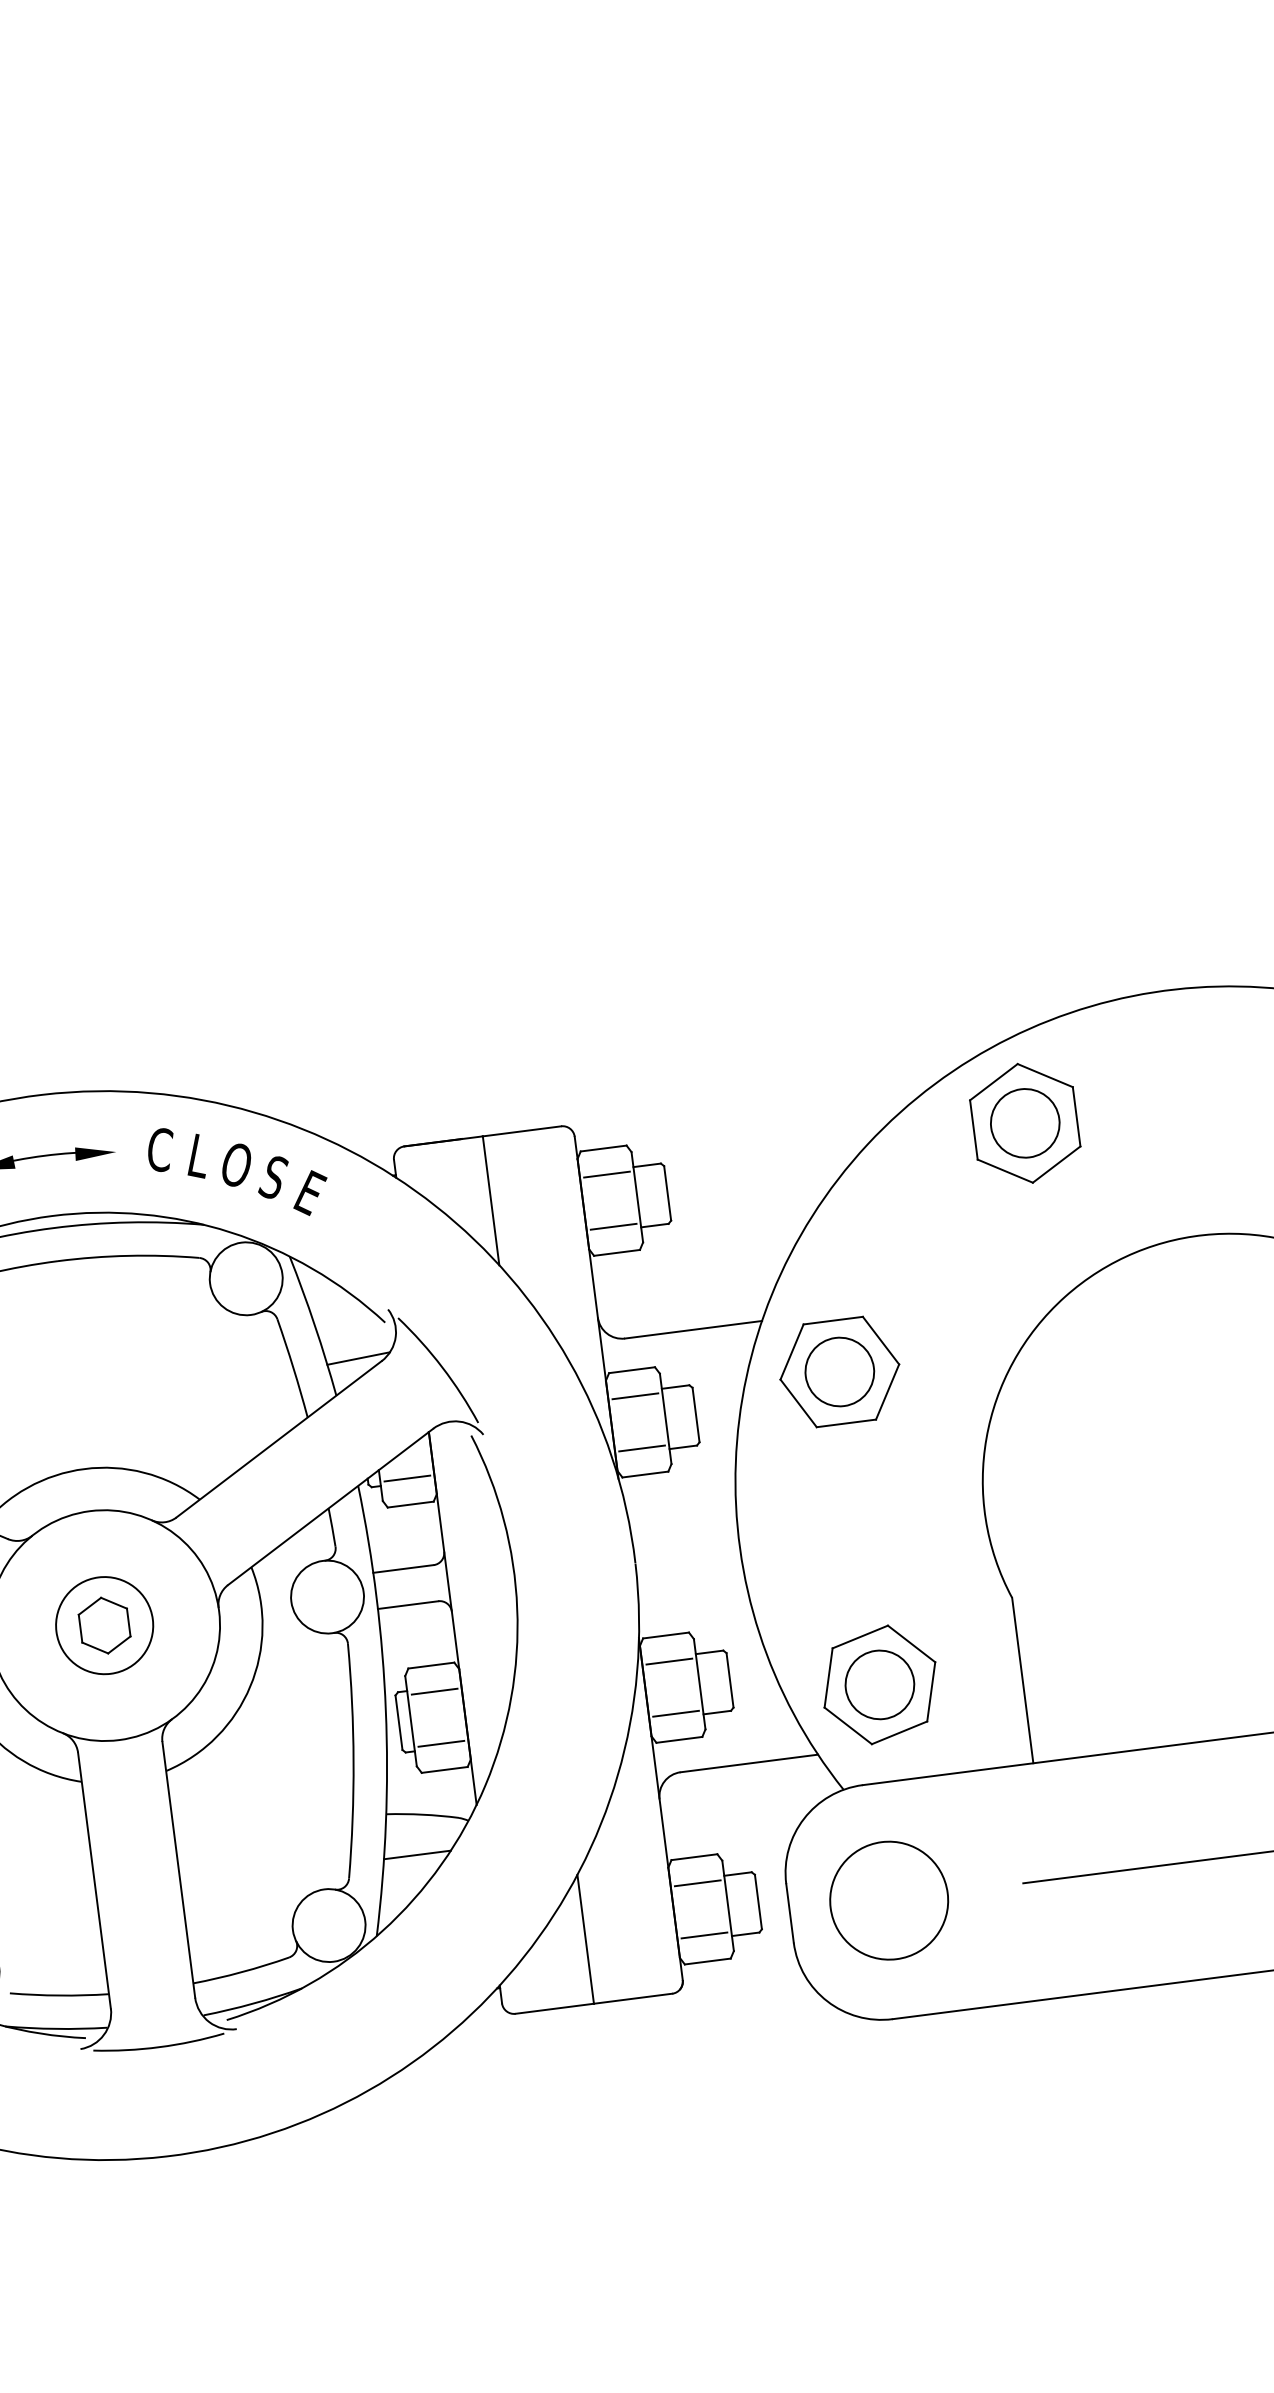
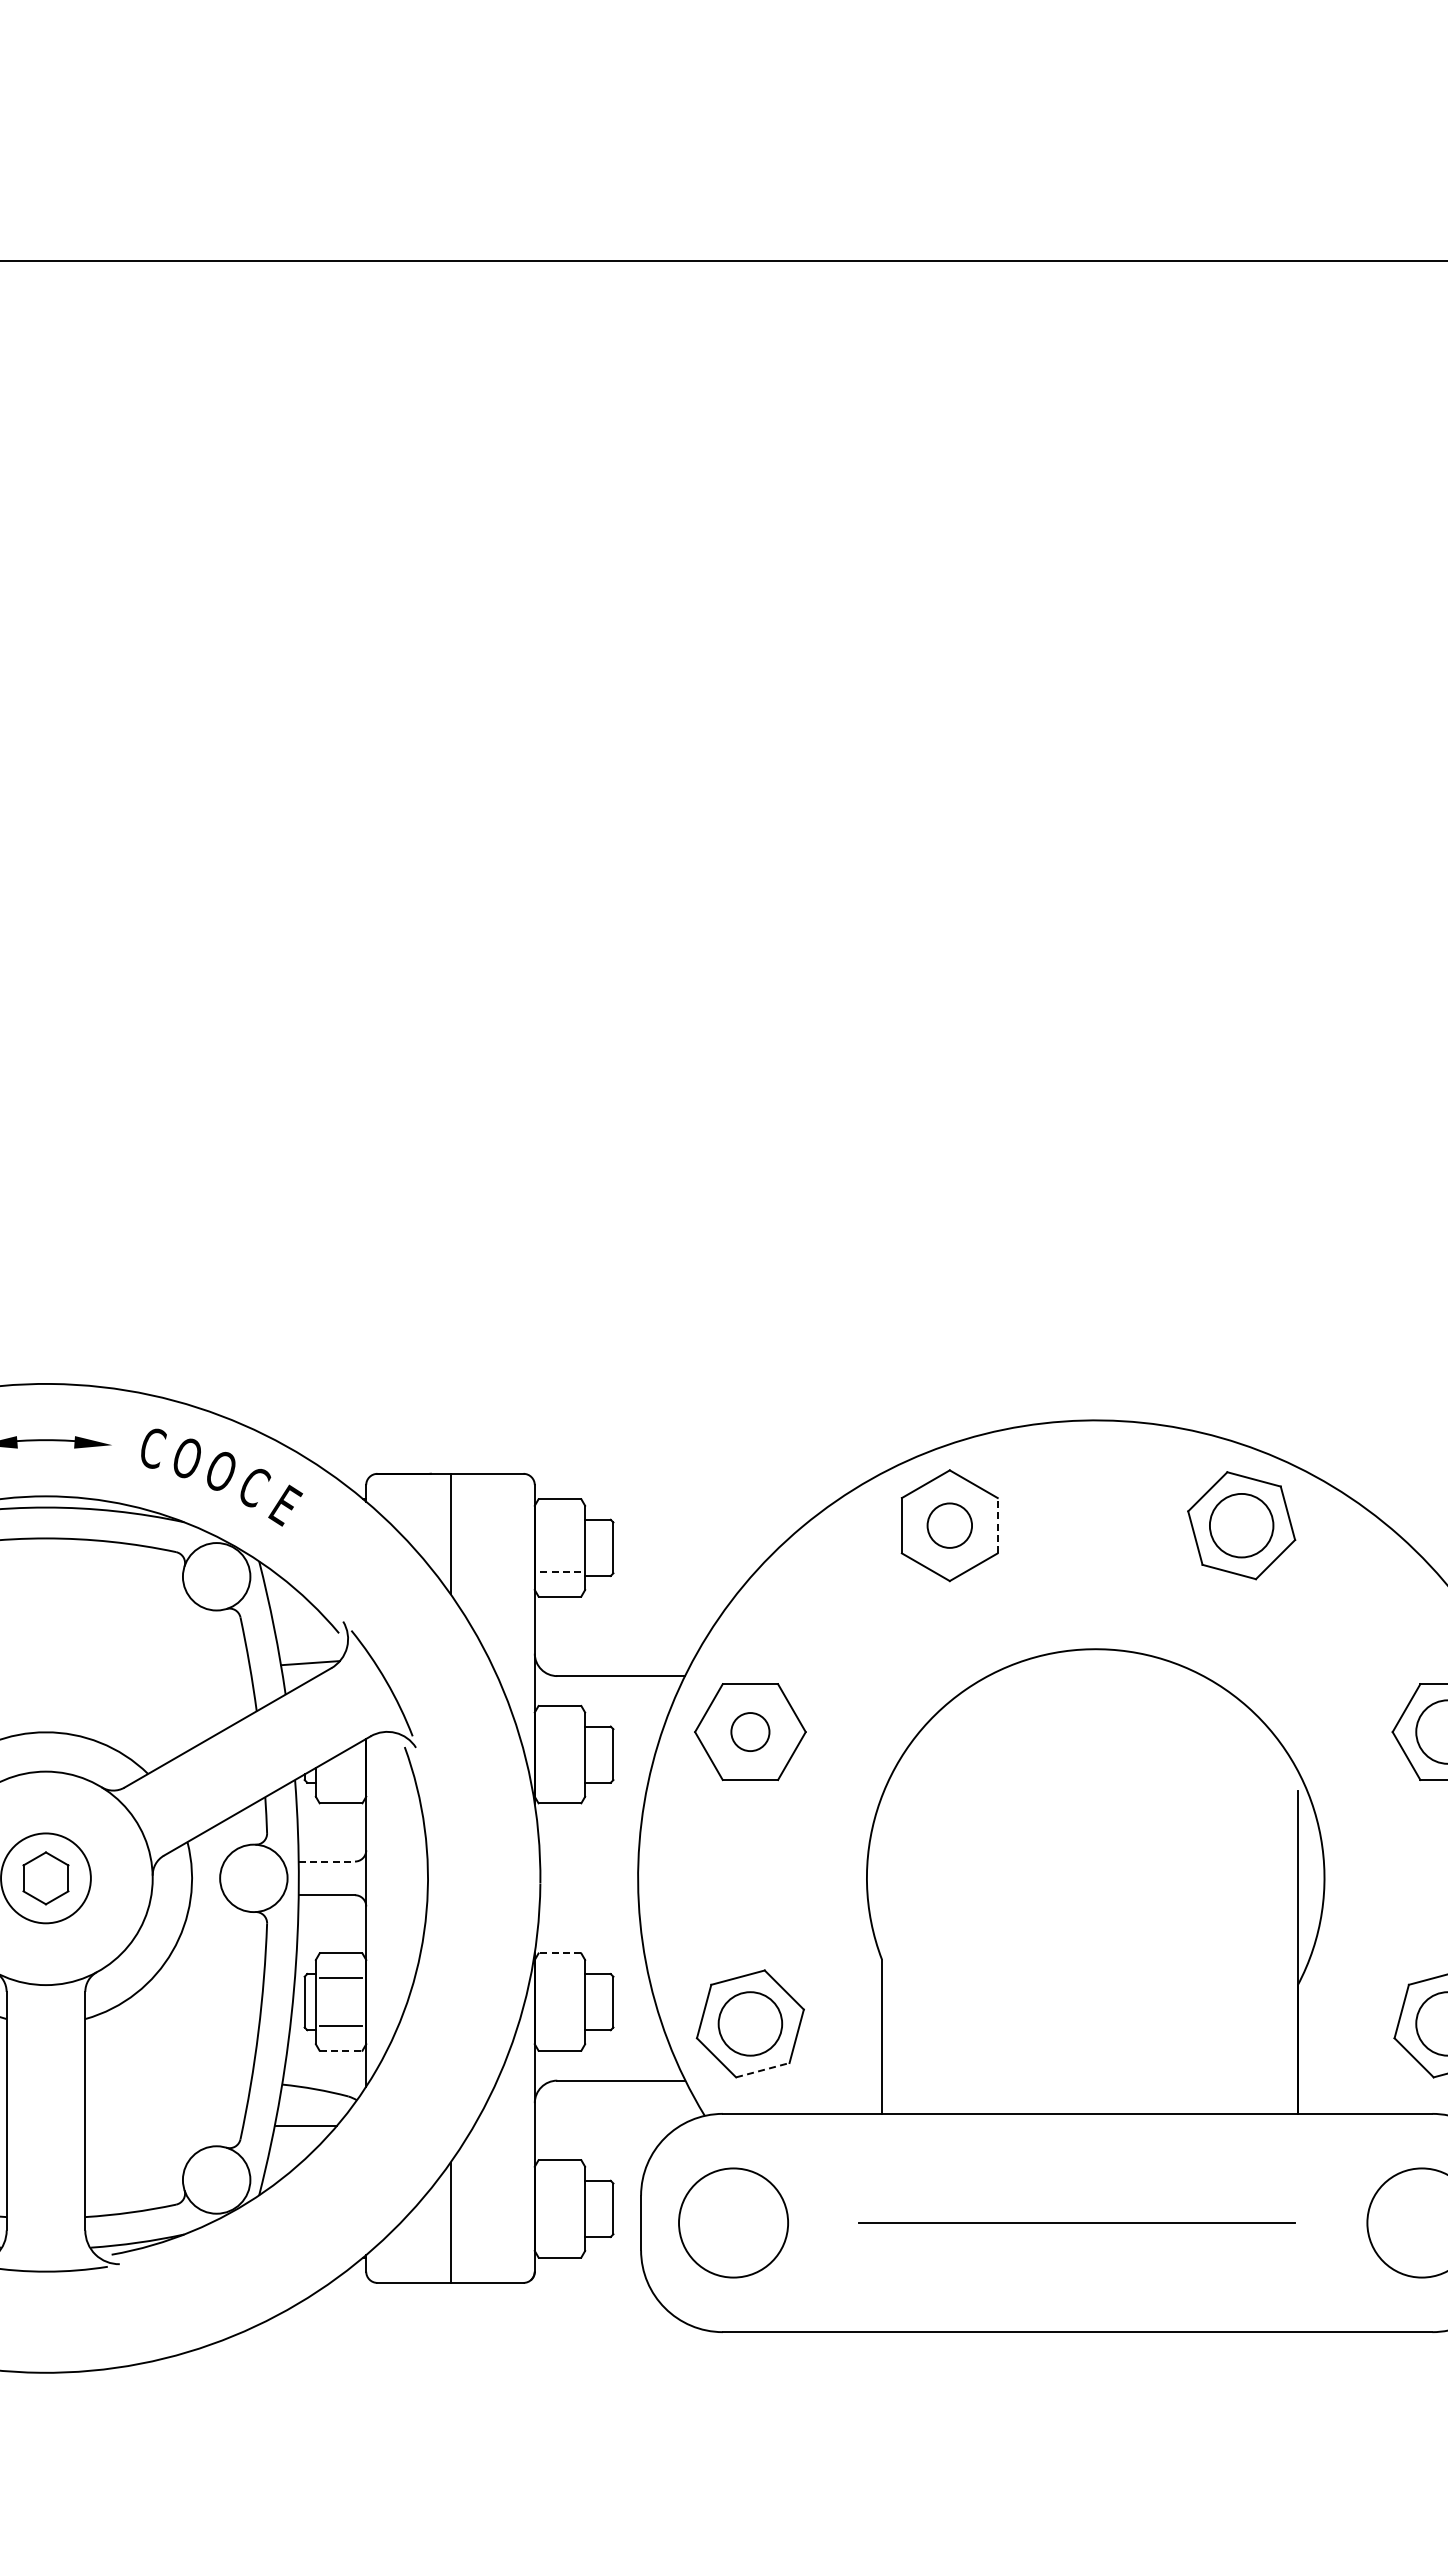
line: (1076, 1116) -> (997, 1525), solid -> dashed
circle: (1024, 1123) -> (949, 1525), size x0.7
text: (197, 1156) -> (186, 1458), L -> O
line: (606, 1174) -> (559, 1523), removed
text: (274, 1177) -> (254, 1487), S -> C
line: (613, 1227) -> (559, 1572), solid -> dashed
circle: (839, 1371) -> (750, 1731), size x0.6
line: (634, 1396) -> (559, 1730), removed
line: (641, 1449) -> (559, 1779), removed
line: (406, 1479) -> (340, 1779), removed
line: (404, 1568) -> (327, 1861), solid -> dashed
line: (665, 1635) -> (559, 1953), solid -> dashed
line: (668, 1661) -> (559, 1977), removed
line: (675, 1713) -> (559, 2026), removed
line: (899, 1733) -> (762, 2070), solid -> dashed
line: (445, 1769) -> (341, 2050), solid -> dashed
line: (697, 1883) -> (559, 2184), removed
line: (703, 1935) -> (559, 2233), removed

